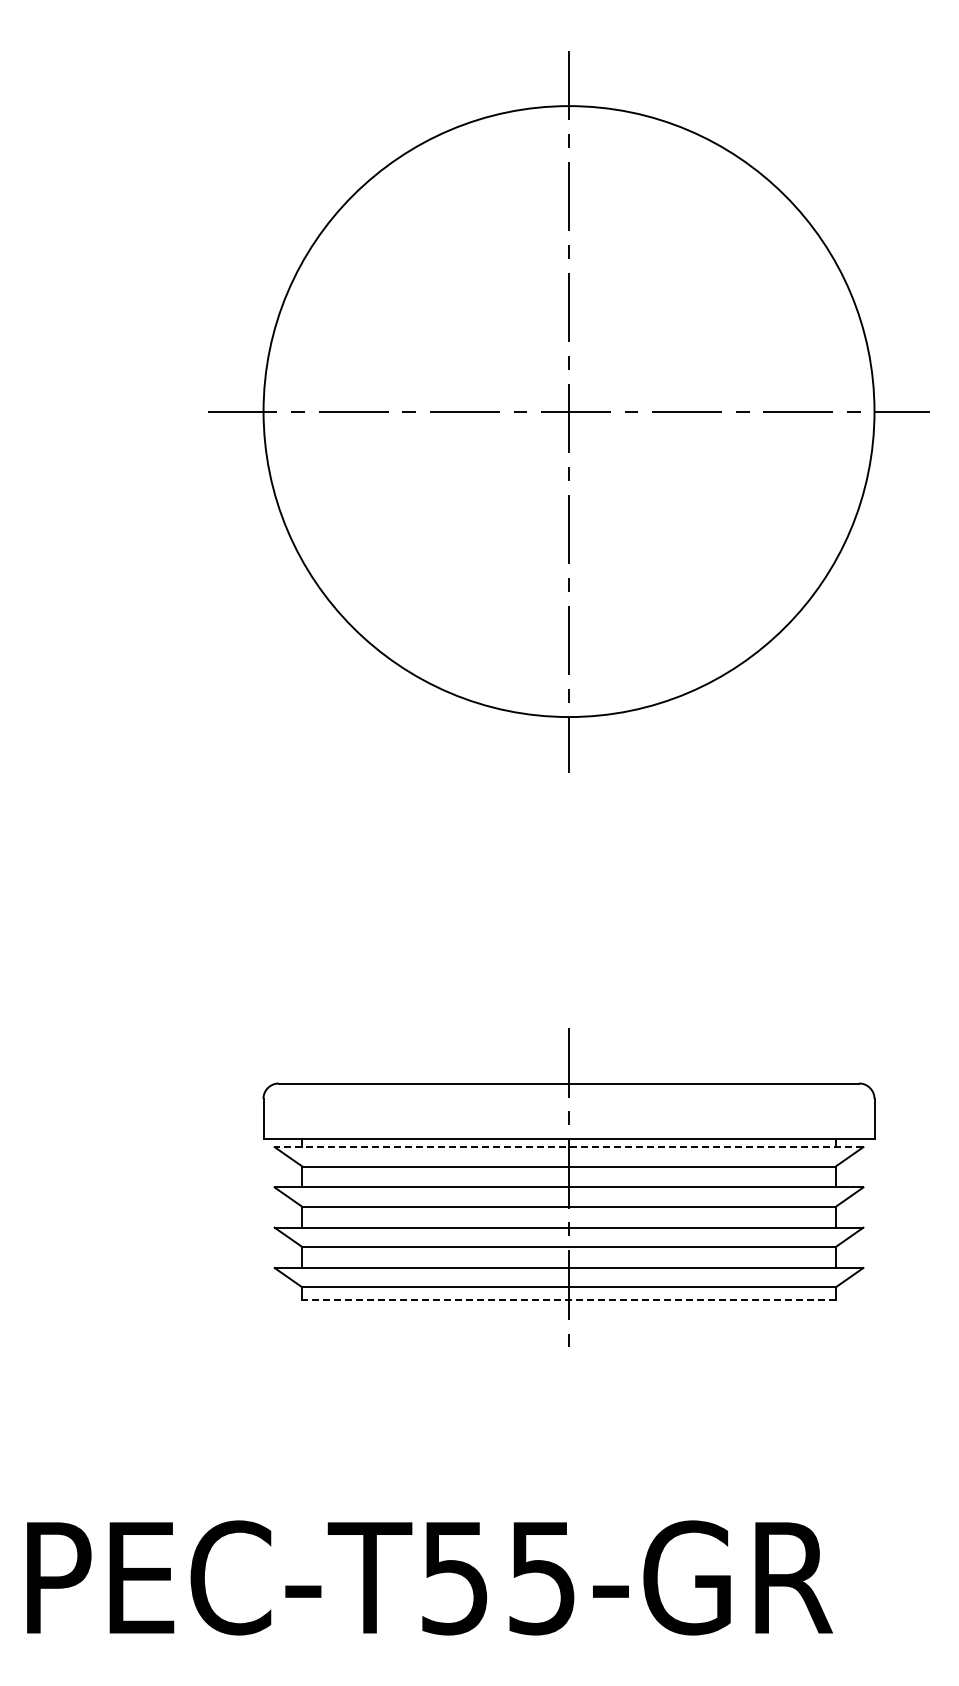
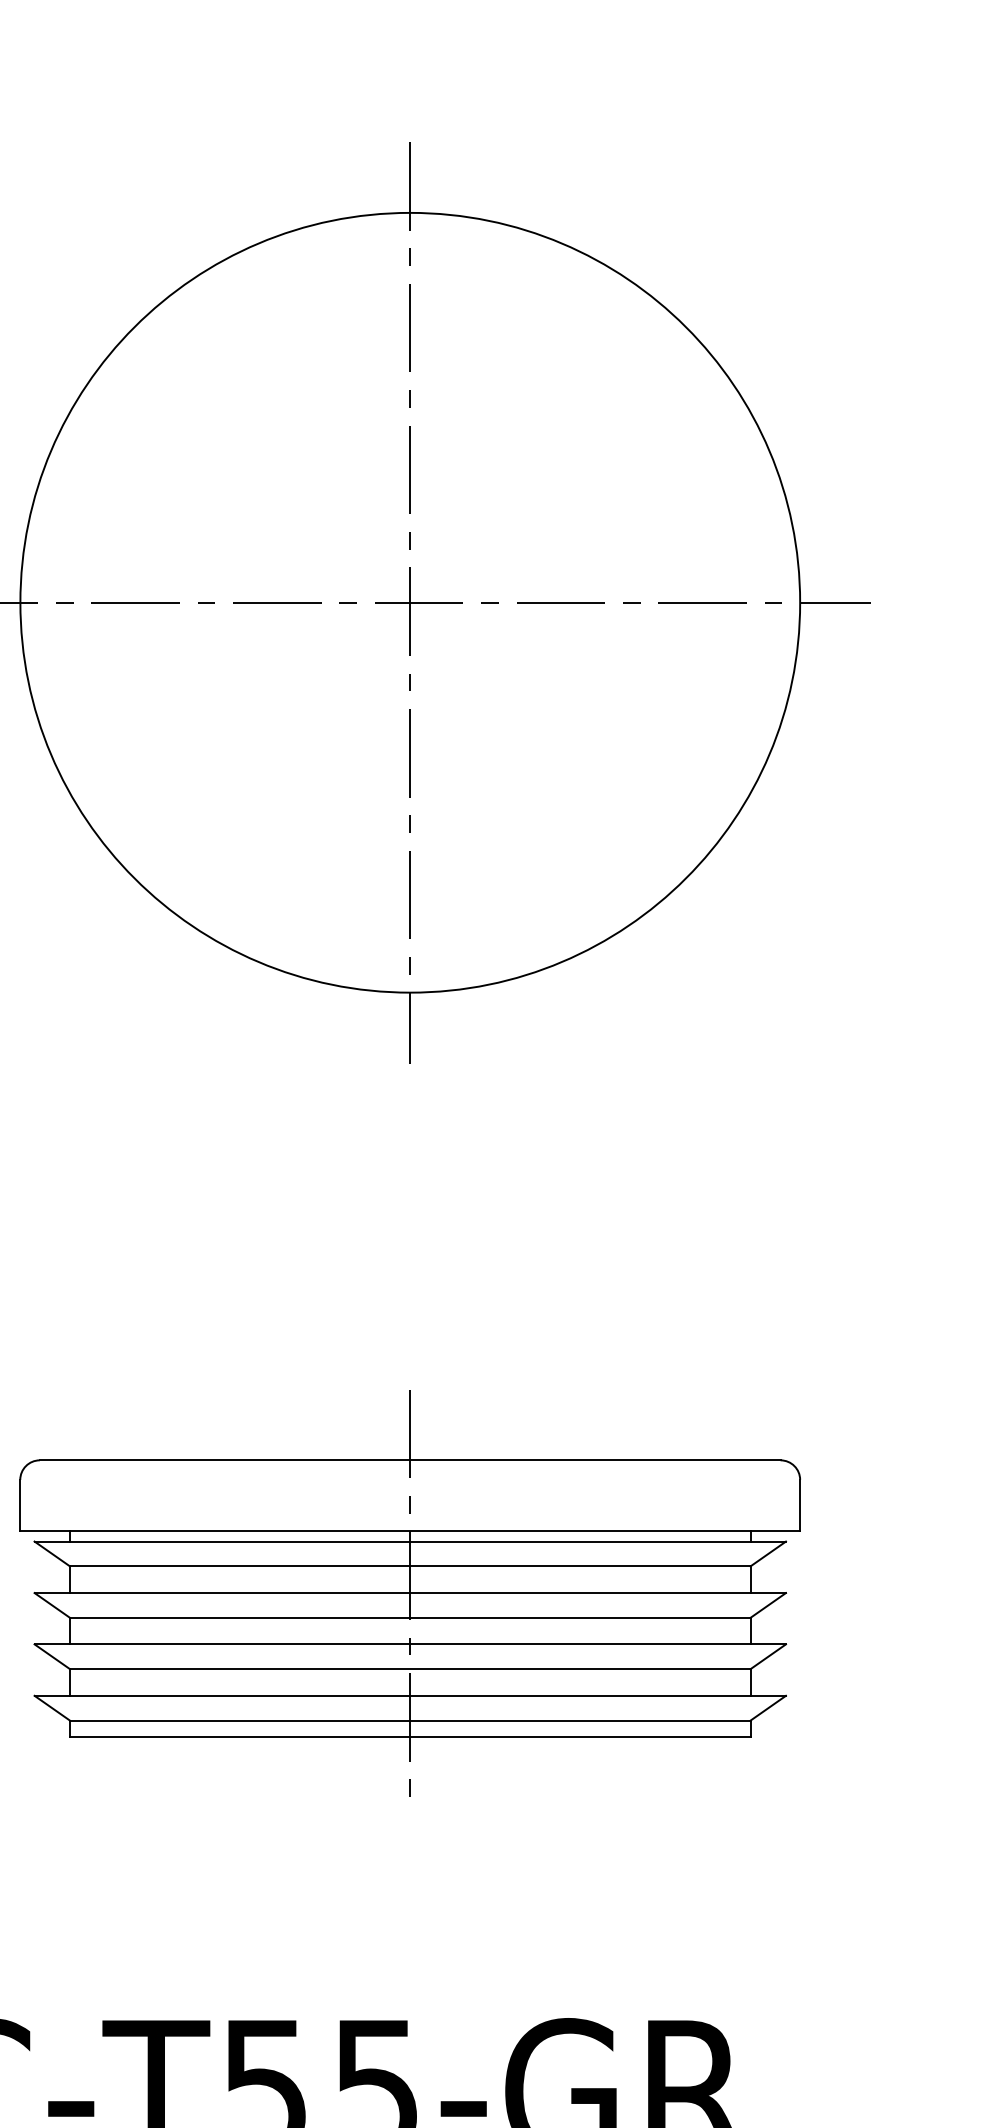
line: (568, 1147) -> (409, 1542), dashed -> solid
line: (569, 1300) -> (410, 1737), dashed -> solid

